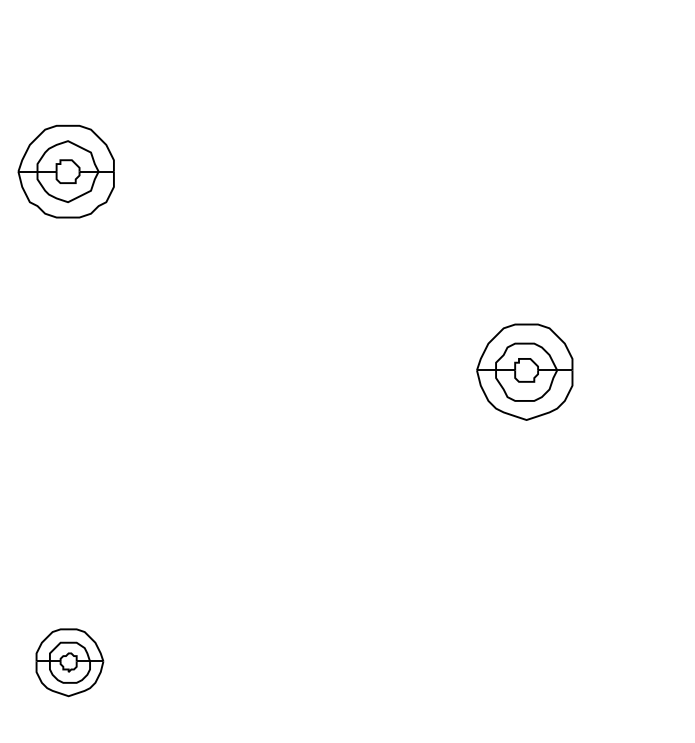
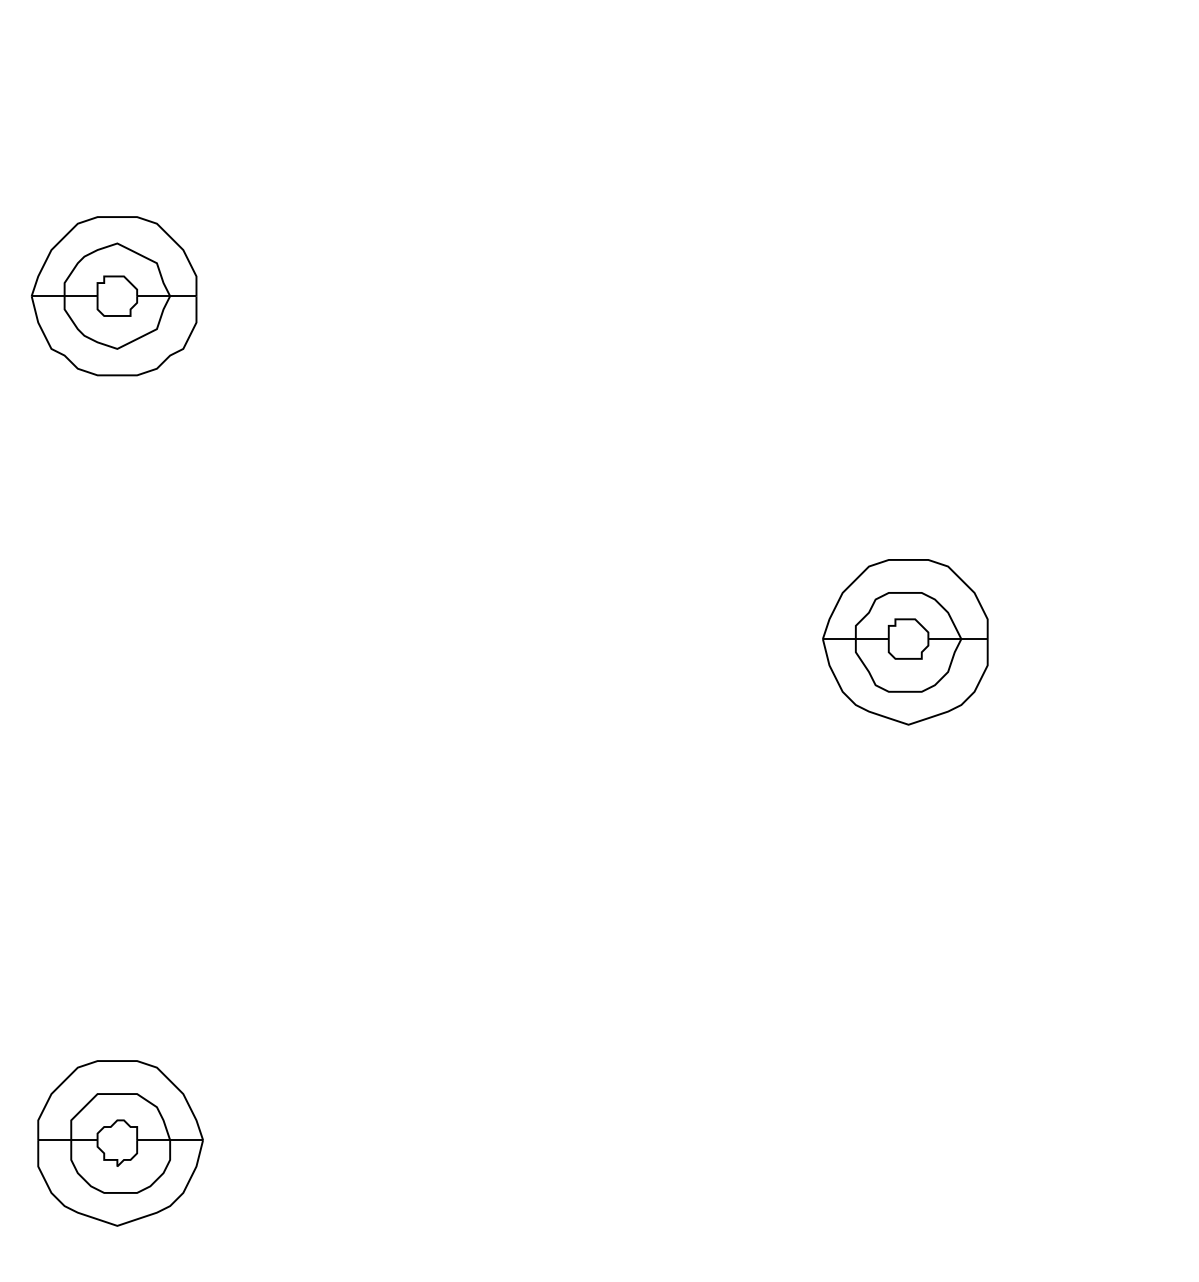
part: (69, 662) -> (119, 1143), size x1.43

